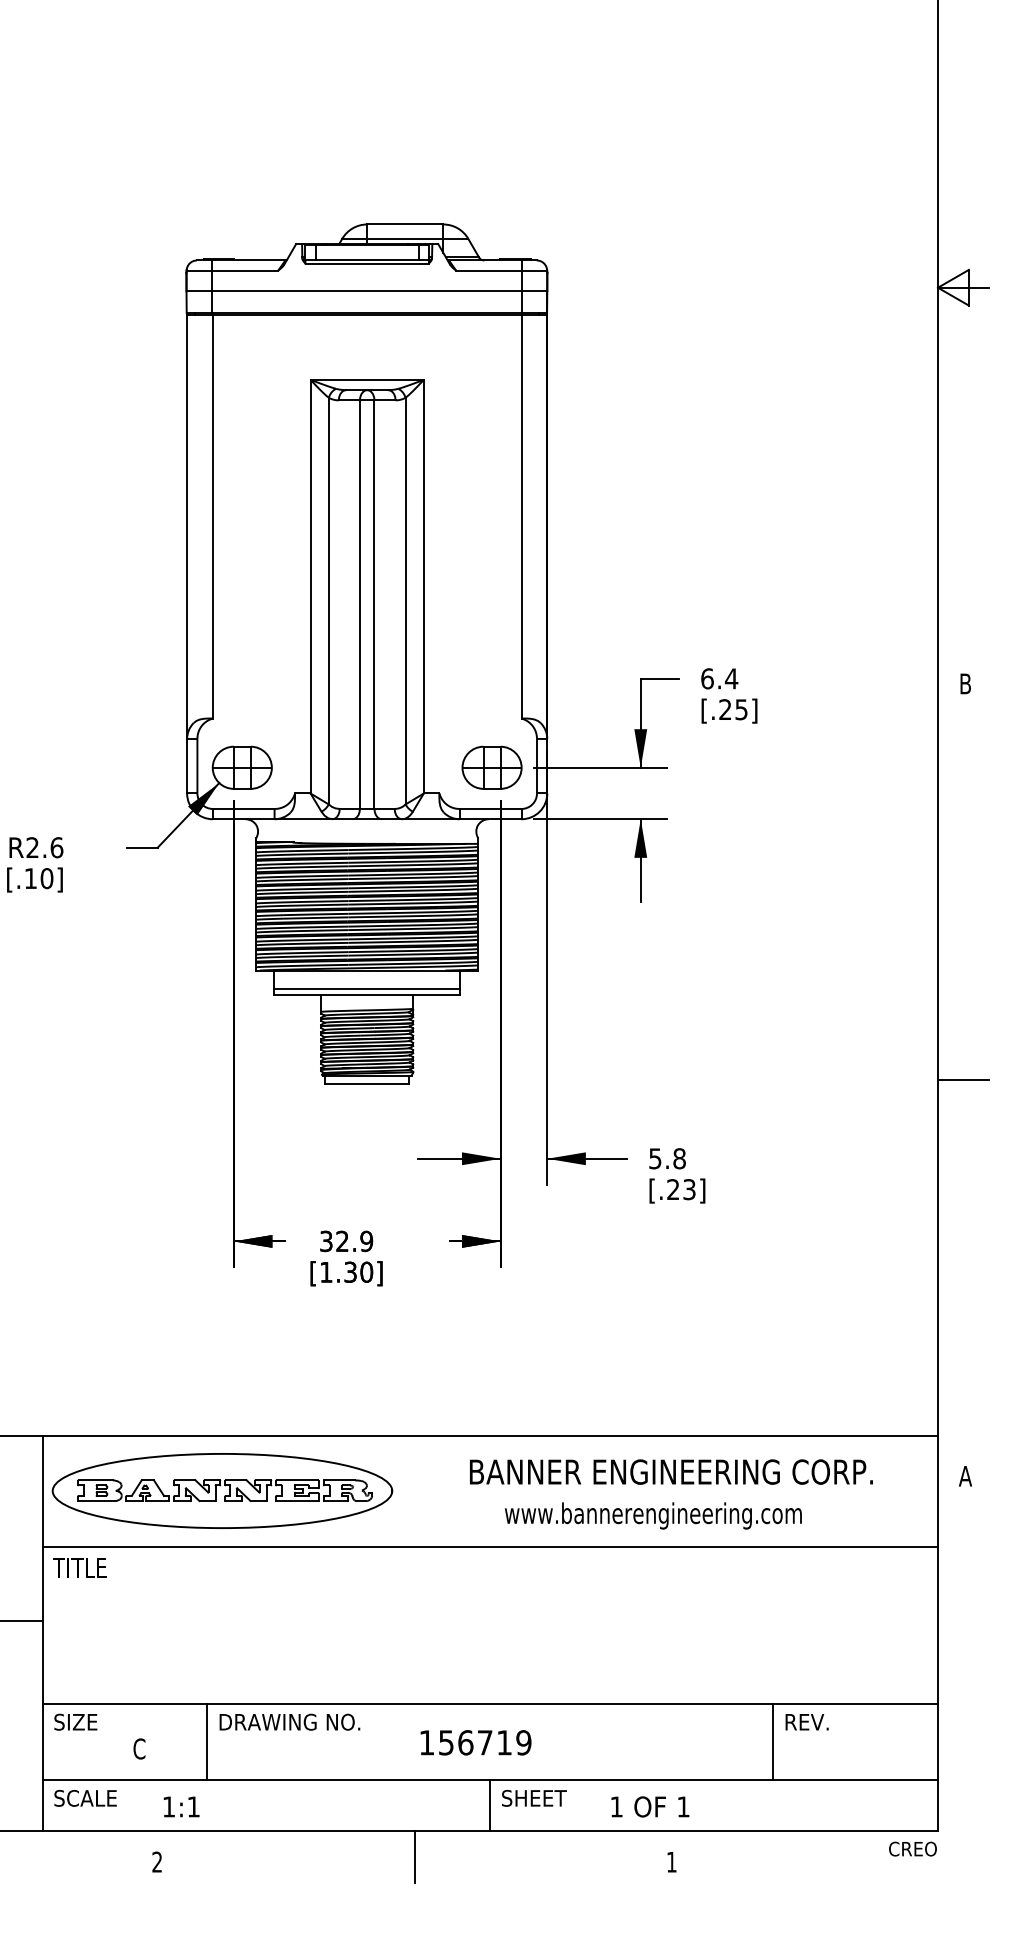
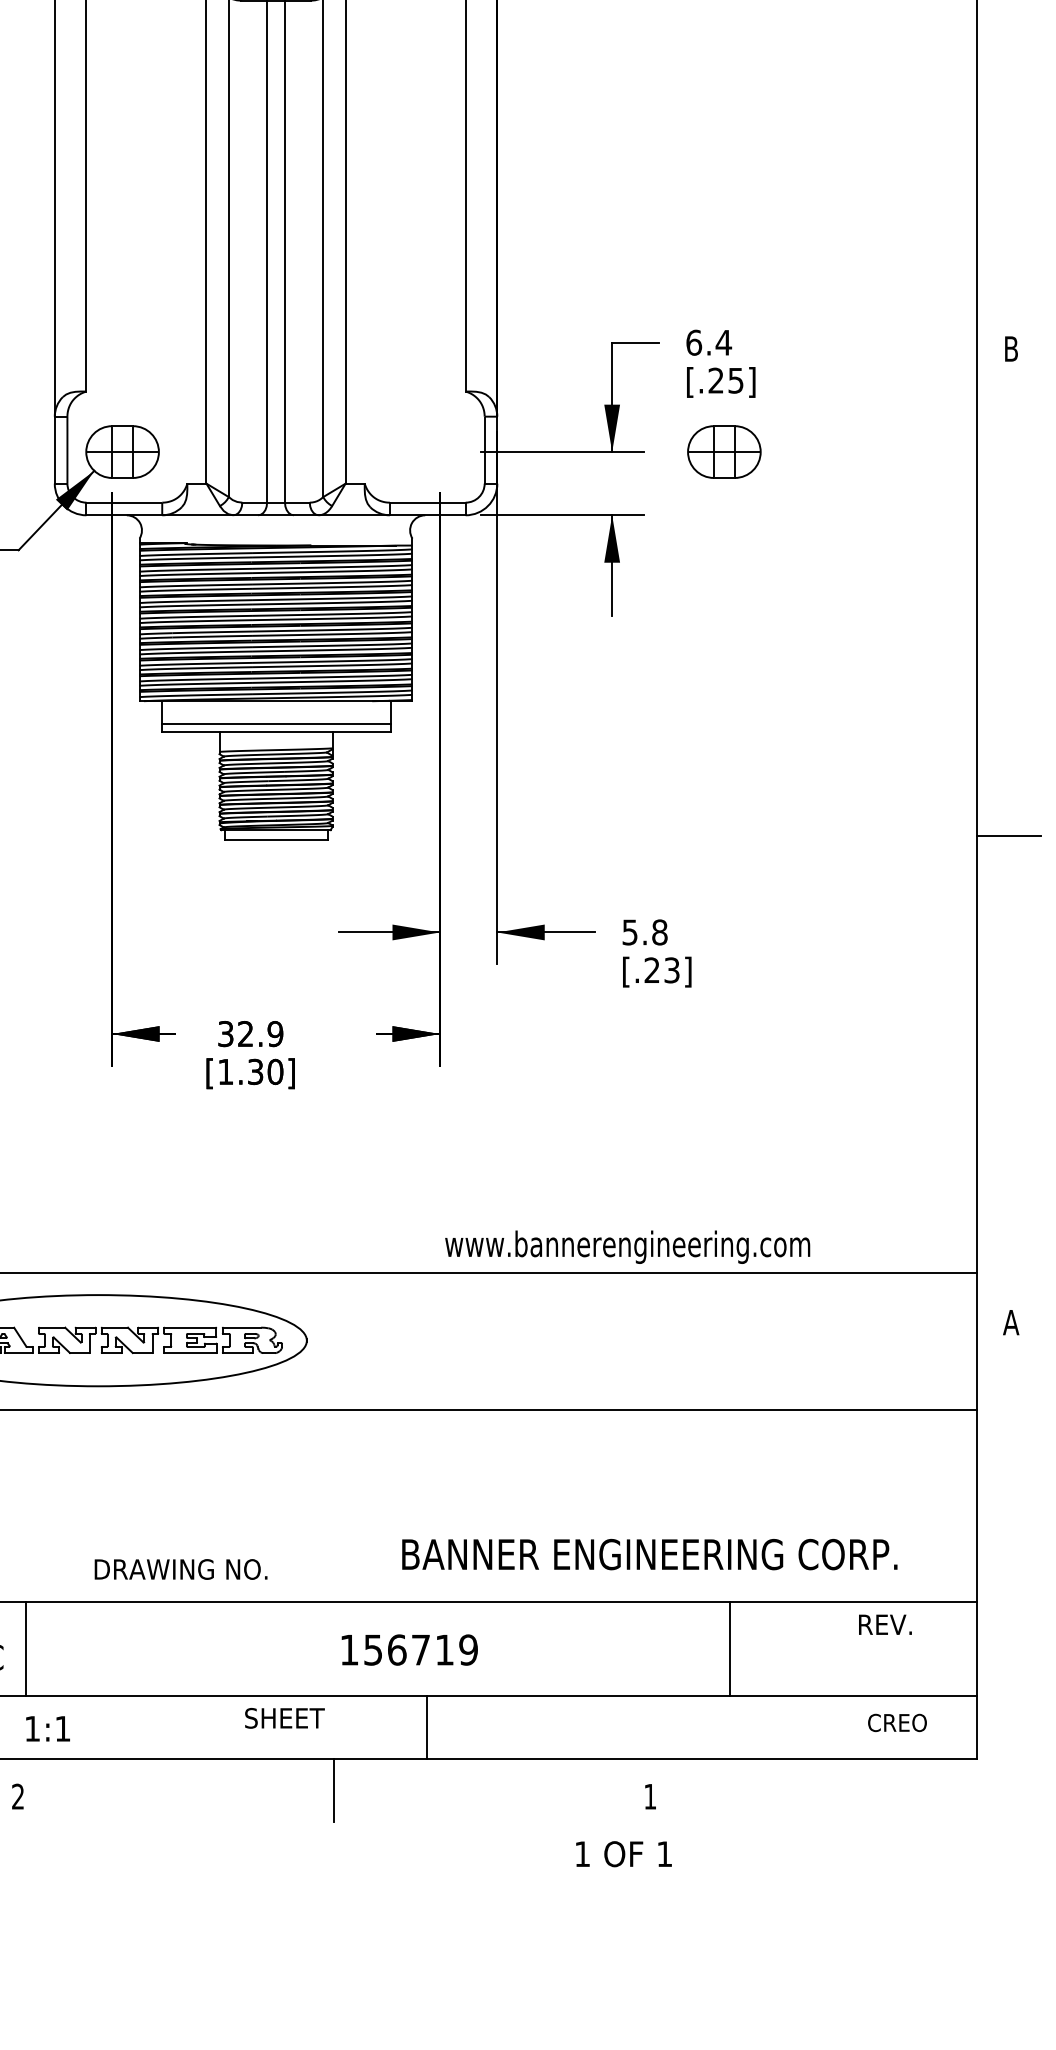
part: (491, 767) -> (723, 451), moved
text: (671, 1471) -> (649, 1553), moved
text: (653, 1515) -> (627, 1246), moved
text: (289, 1721) -> (180, 1568), moved
text: (806, 1722) -> (884, 1625), moved
line: (207, 1741) -> (25, 1648), moved
line: (773, 1741) -> (729, 1648), moved
text: (534, 1797) -> (285, 1717), moved
text: (650, 1806) -> (624, 1853), moved
text: (912, 1848) -> (896, 1722), moved

